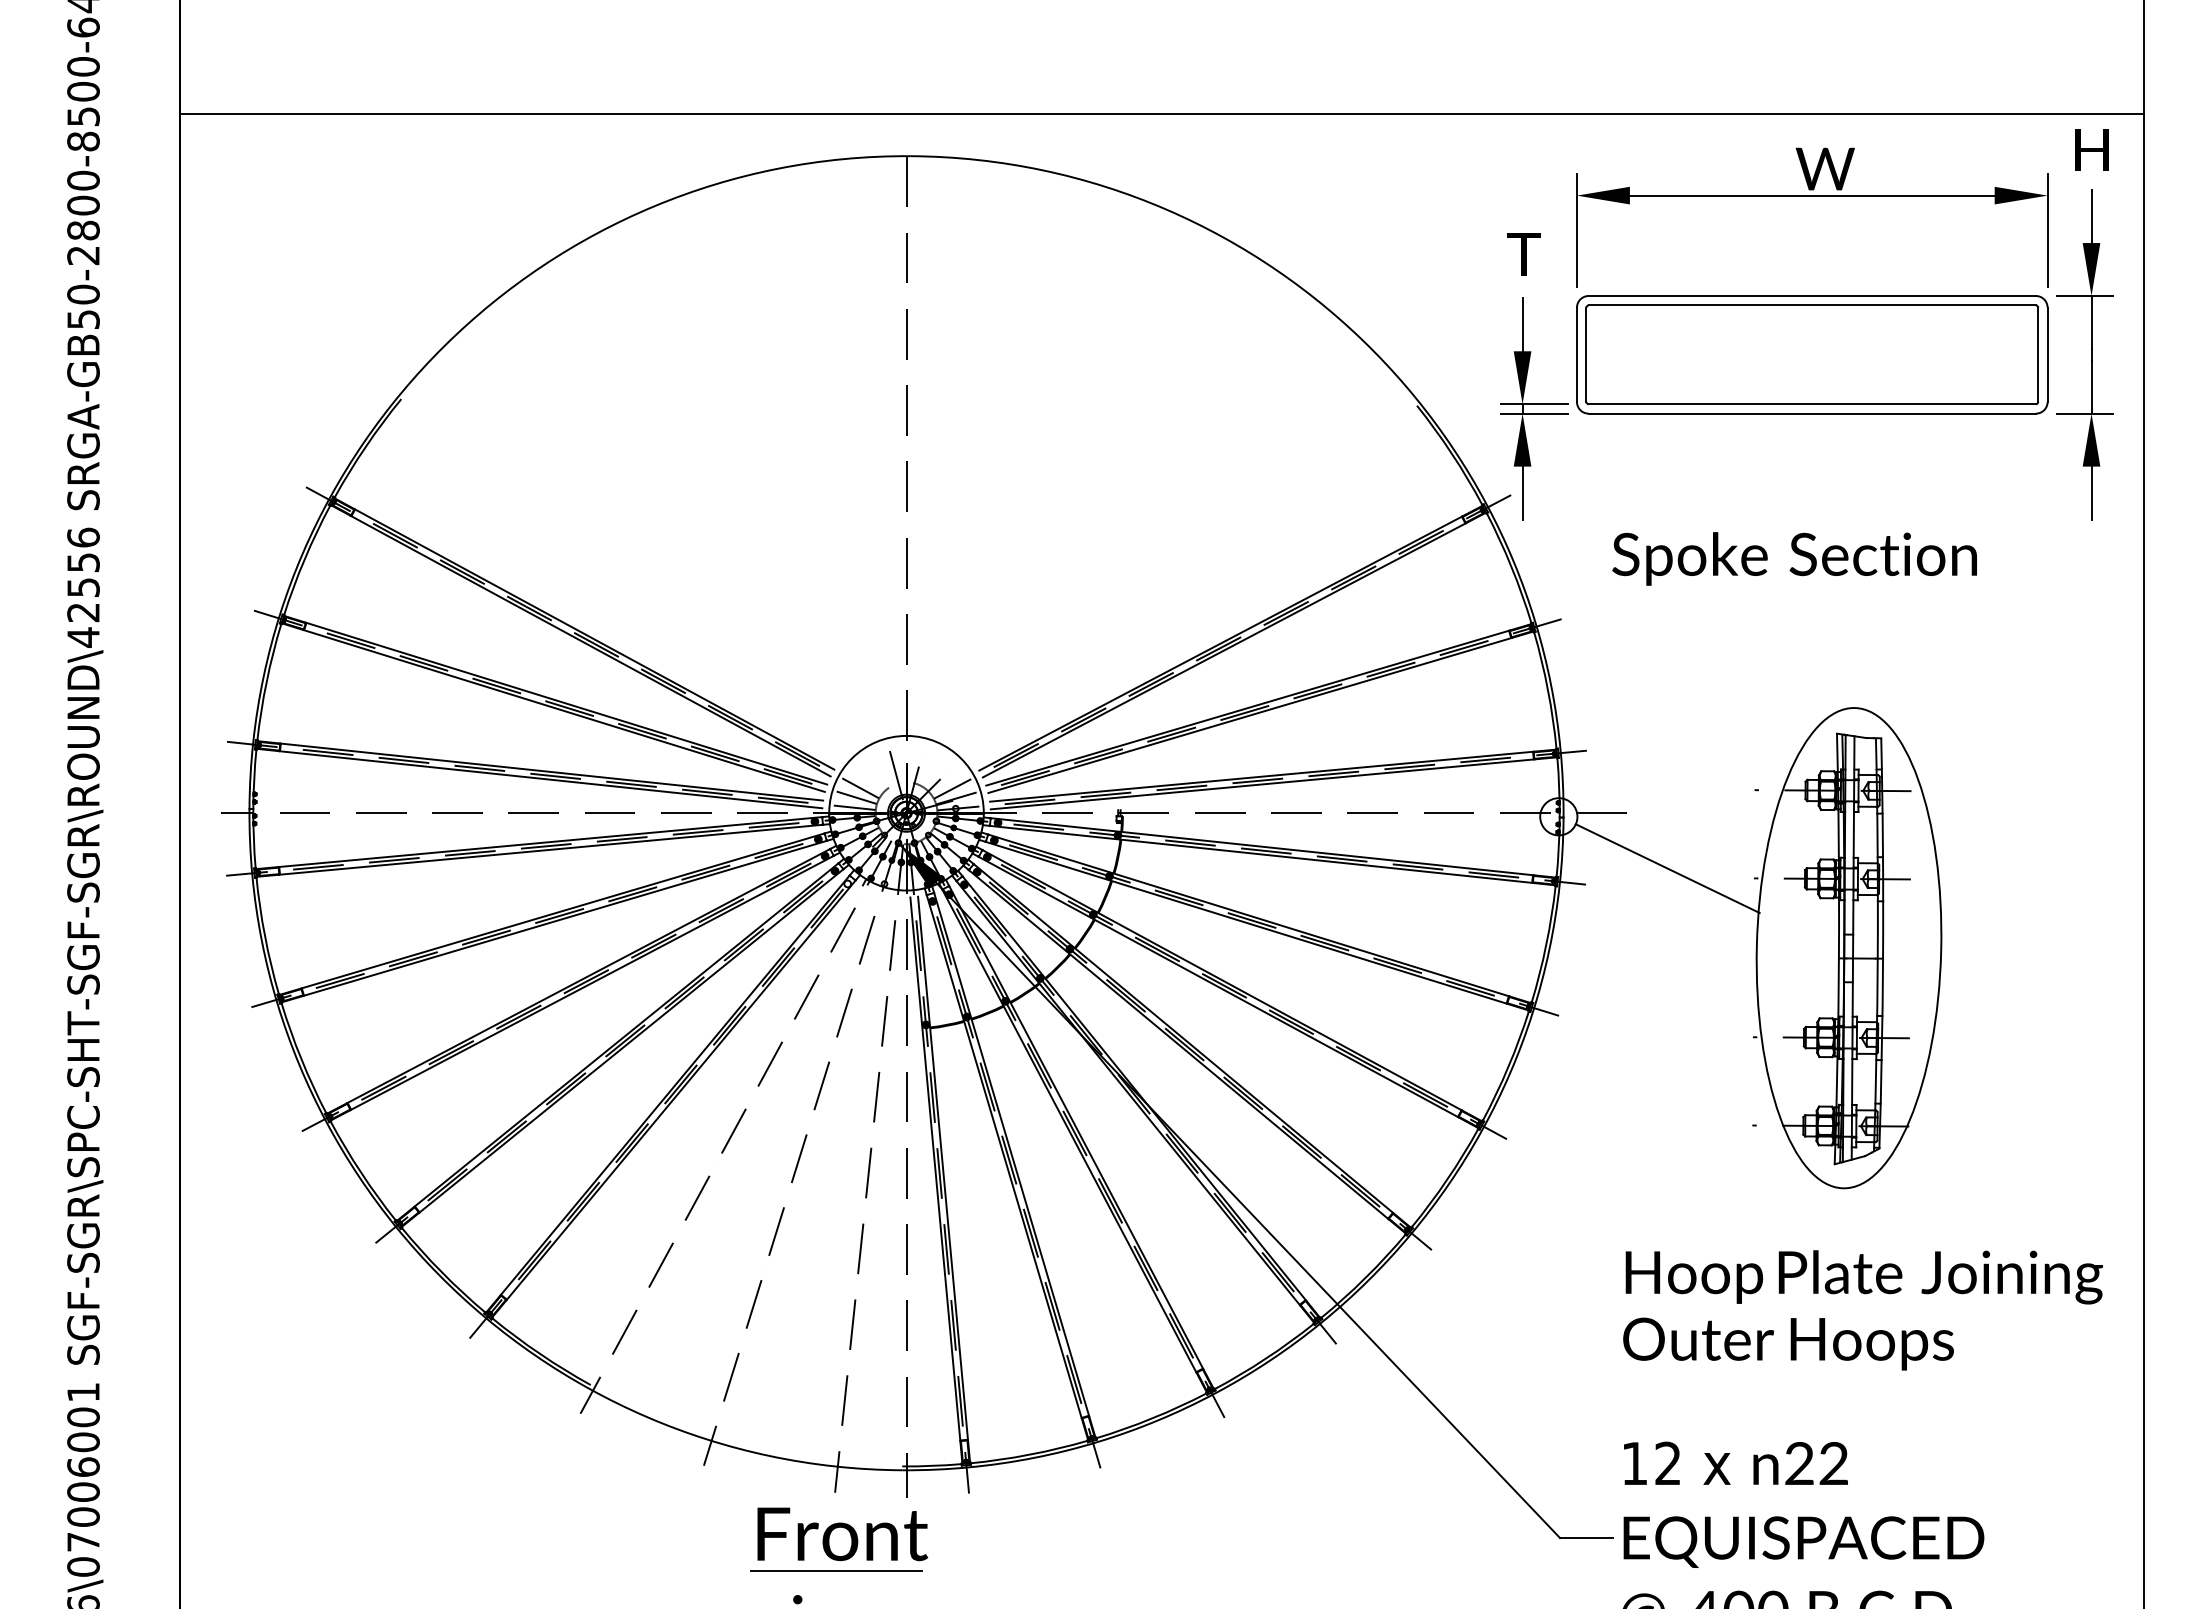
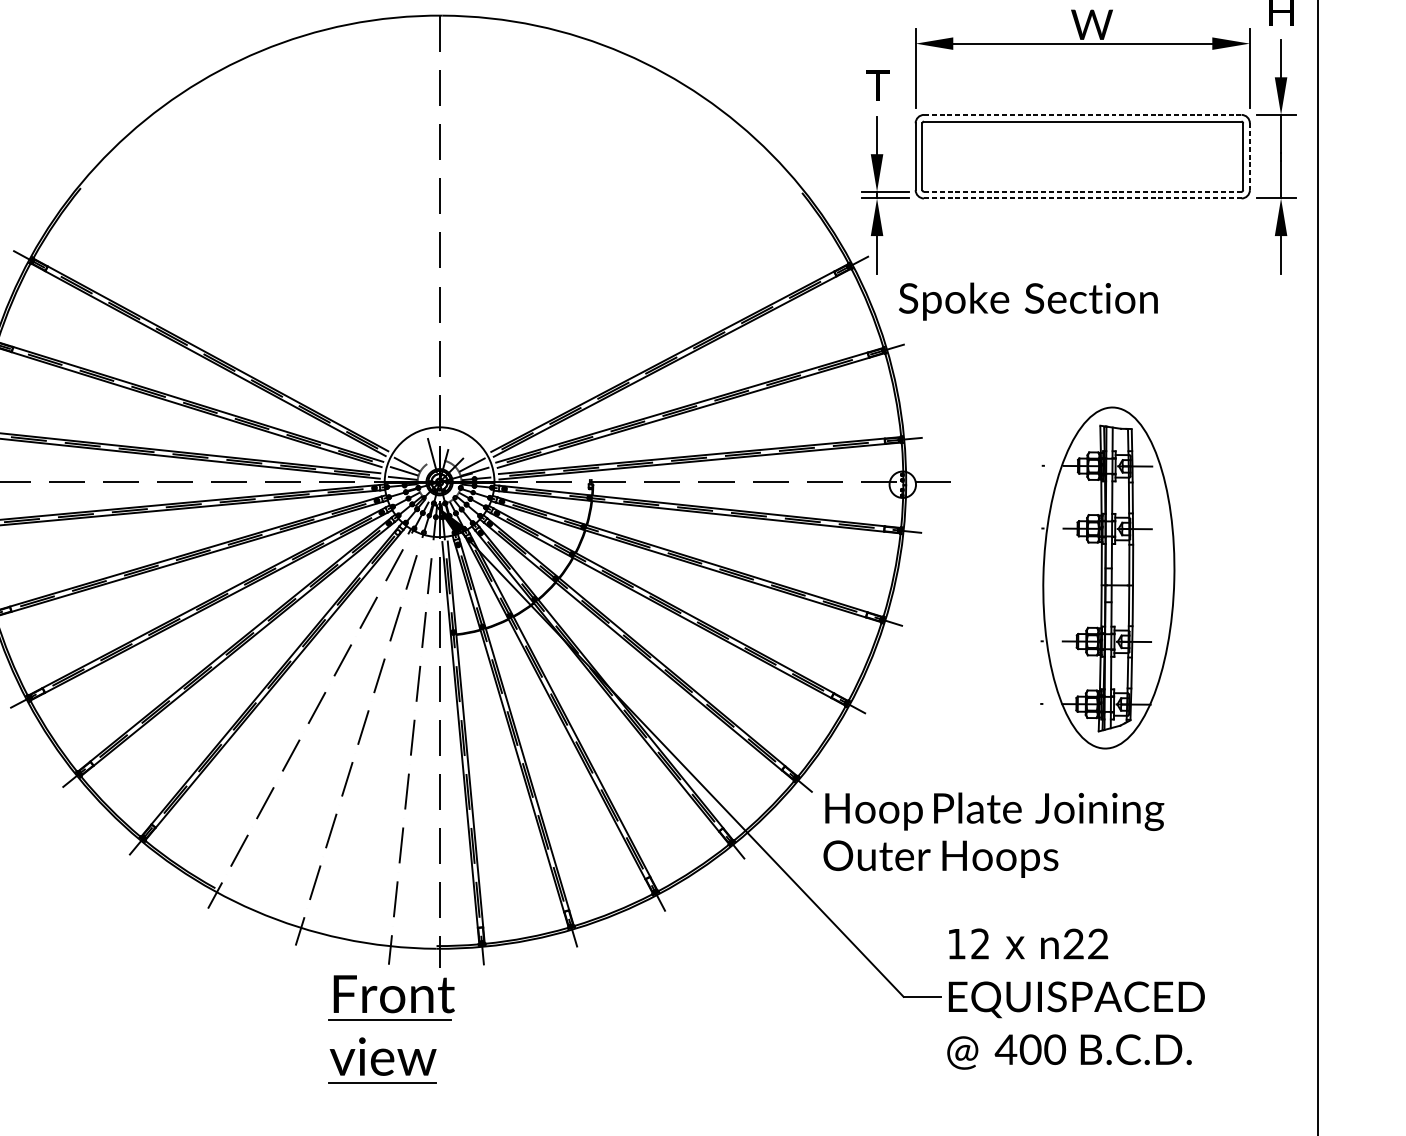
line: (1812, 296) -> (1082, 115), solid -> dashed
line: (2047, 355) -> (1249, 157), solid -> dashed
line: (1812, 404) -> (1082, 191), solid -> dashed
line: (1812, 413) -> (1082, 198), solid -> dashed
text: (1794, 558) -> (1028, 301), moved
line: (1667, 868) -> (979, 521), removed
text: (1862, 1310) -> (993, 835), moved

